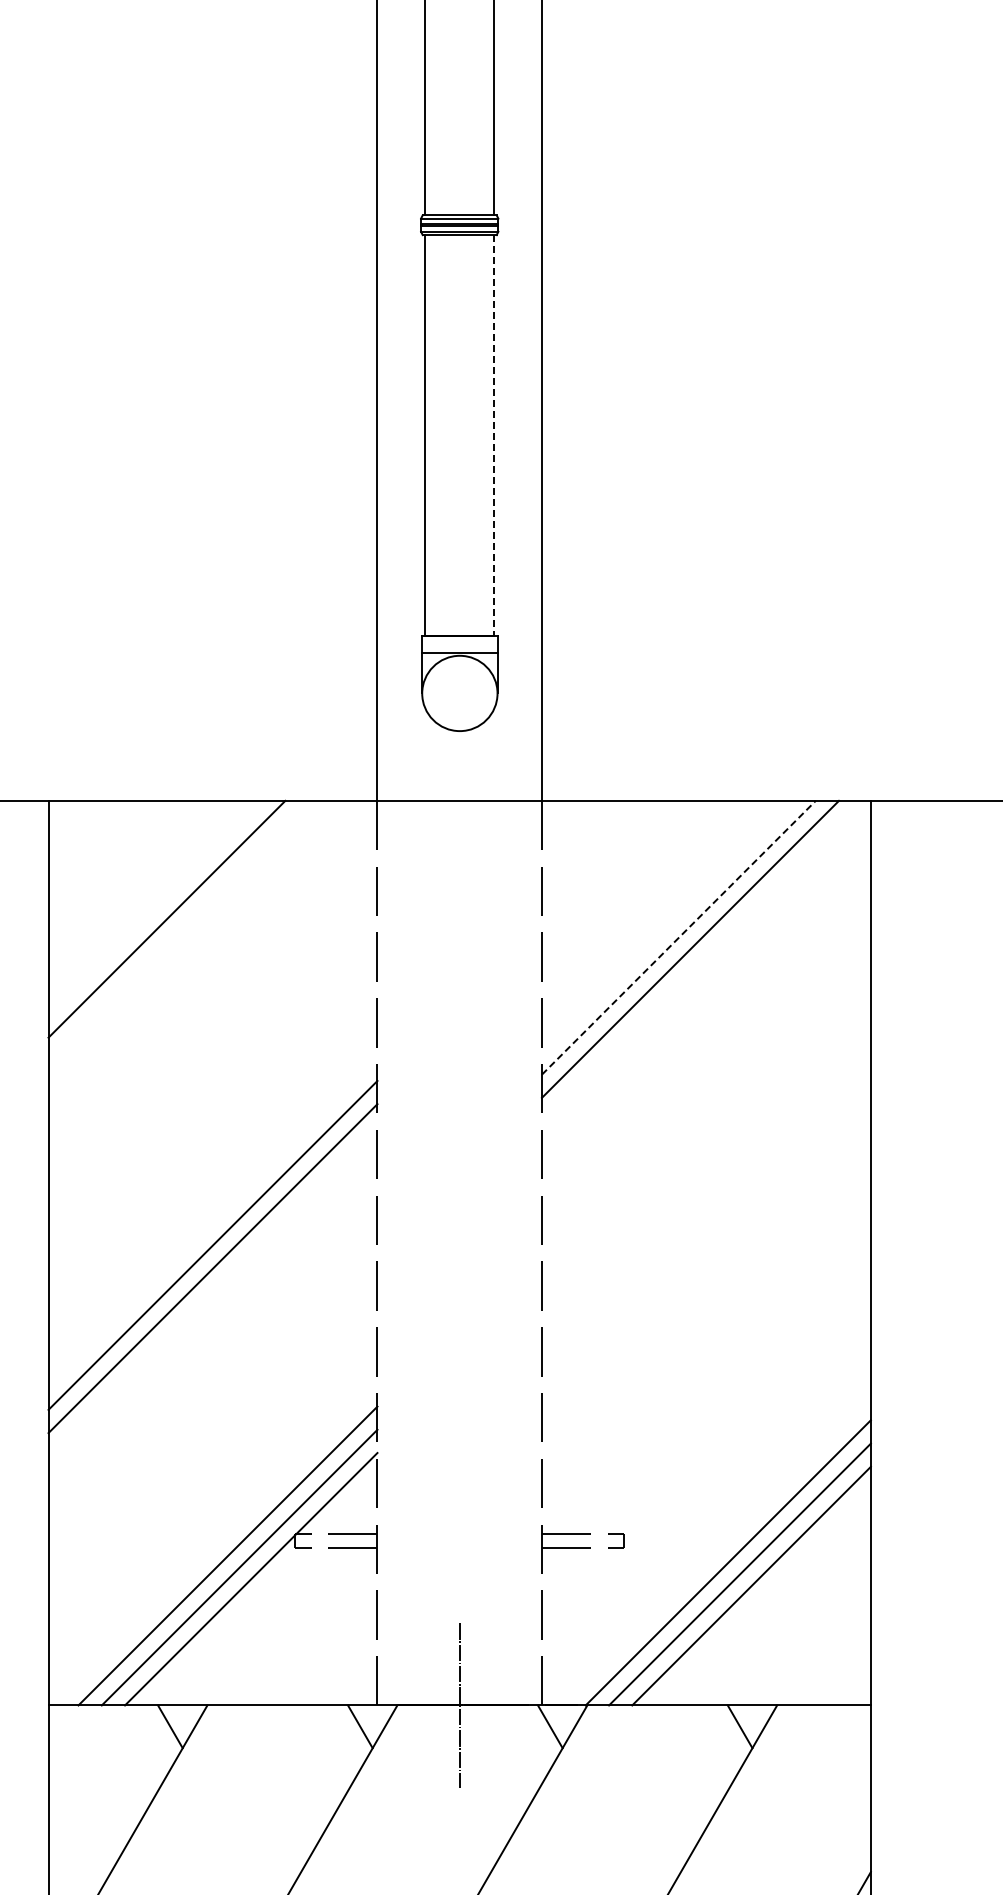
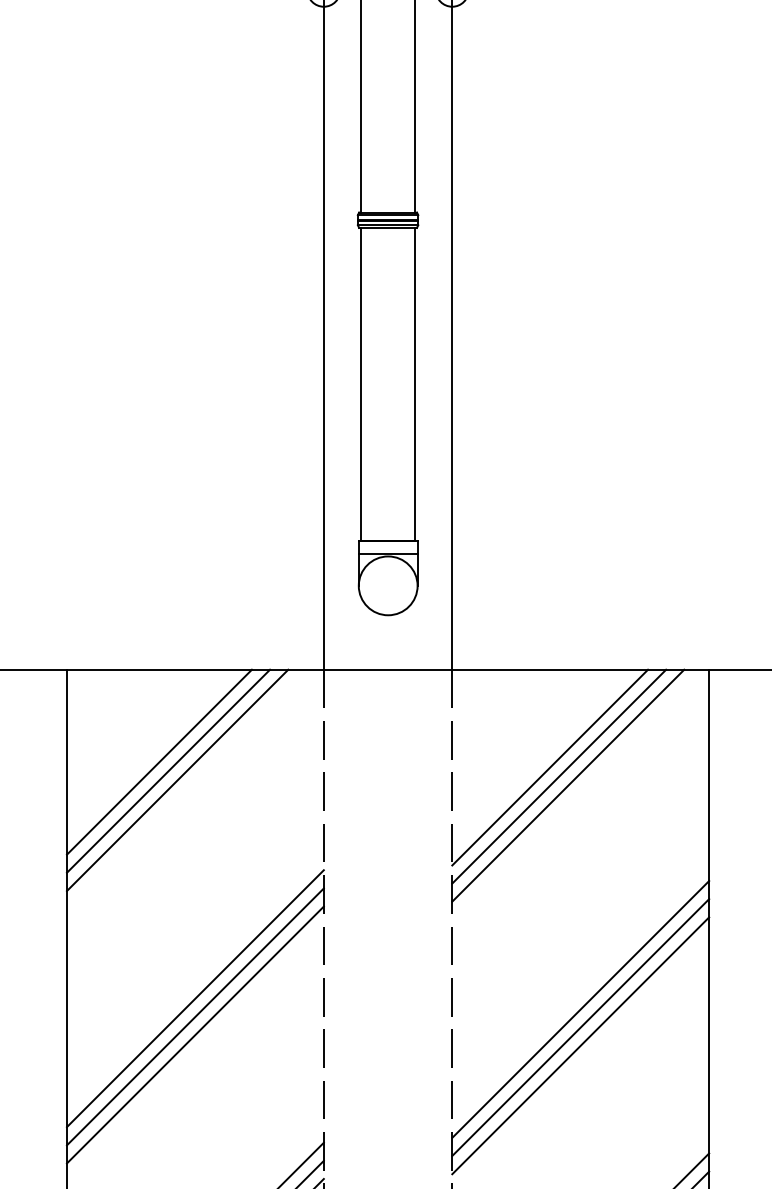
line: (494, 435) -> (415, 384), dashed -> solid
line: (666, 925) -> (549, 767), added
line: (178, 930) -> (168, 770), added
line: (678, 937) -> (558, 776), dashed -> solid
line: (189, 942) -> (177, 780), added
line: (212, 1221) -> (195, 998), added
line: (705, 1235) -> (580, 1009), added
line: (705, 1258) -> (580, 1027), added
line: (705, 1281) -> (580, 1045), added

